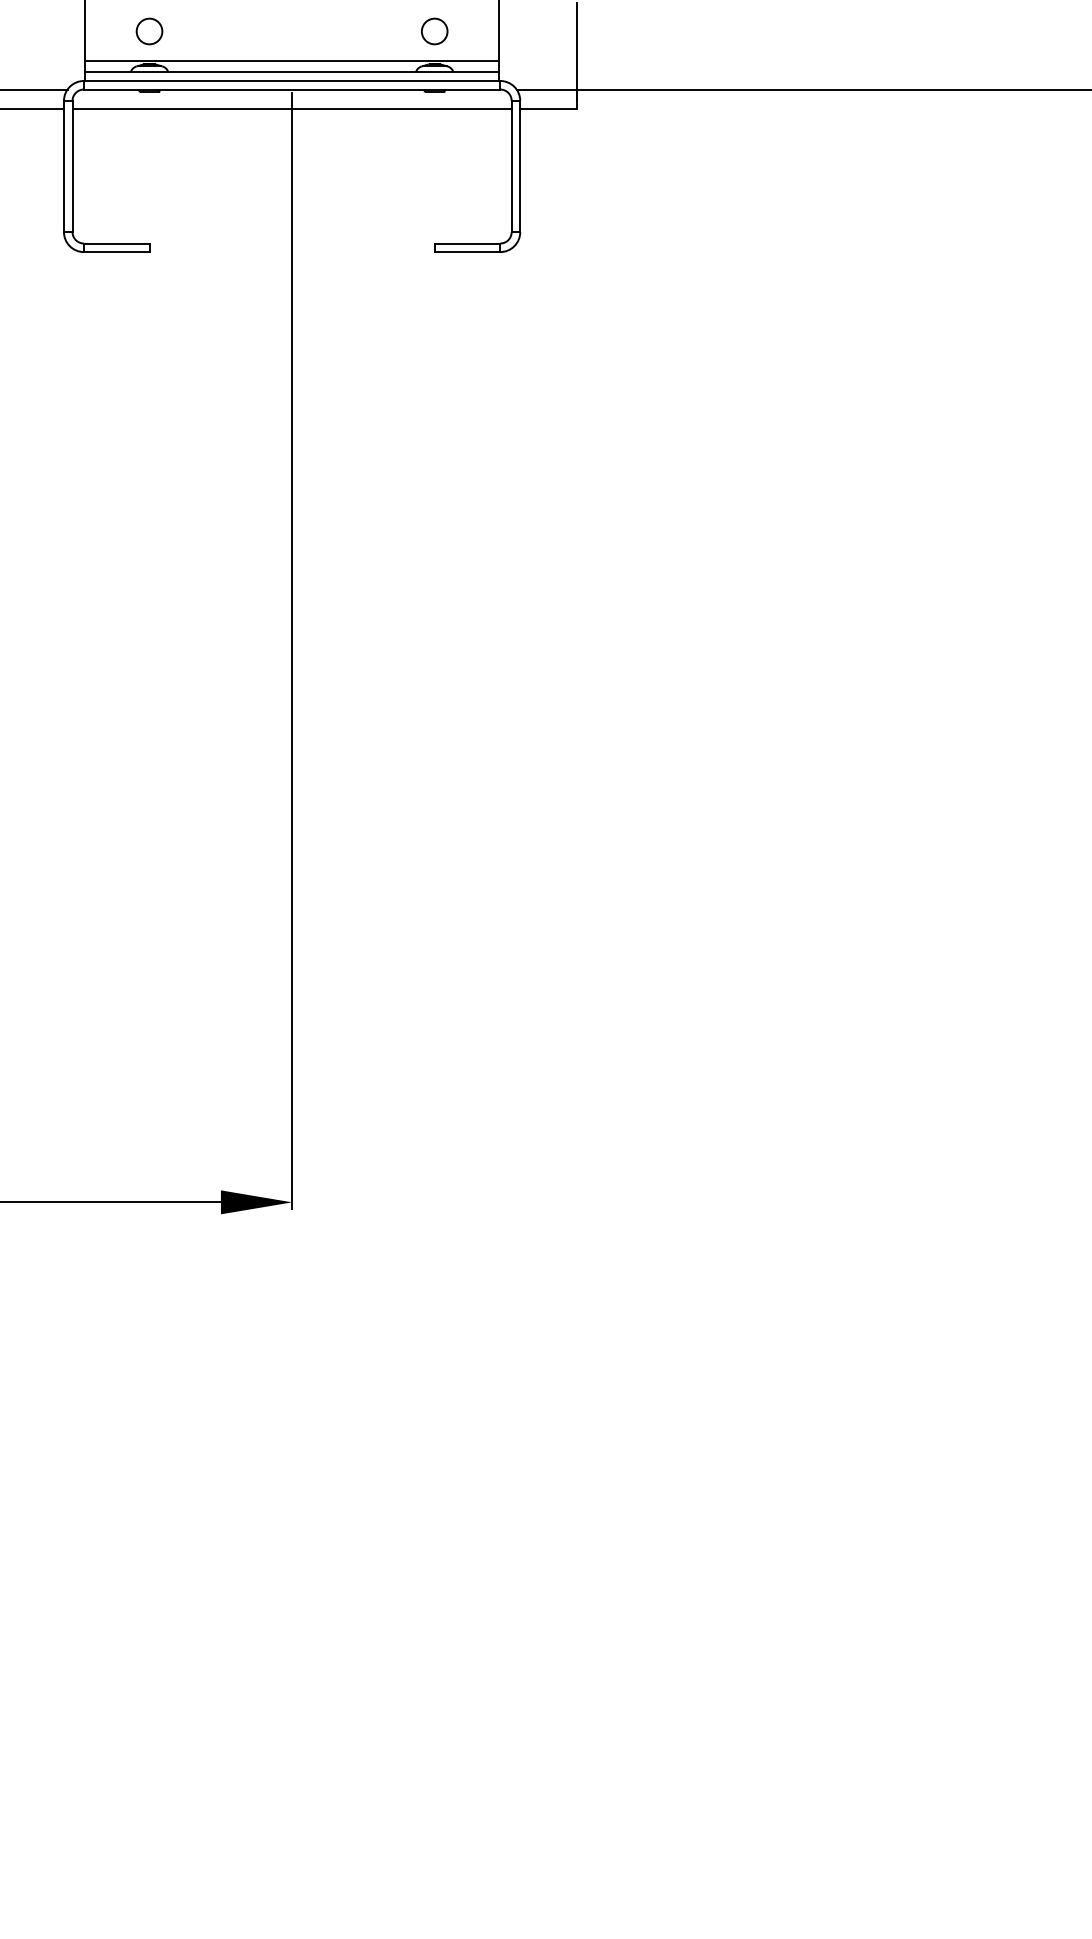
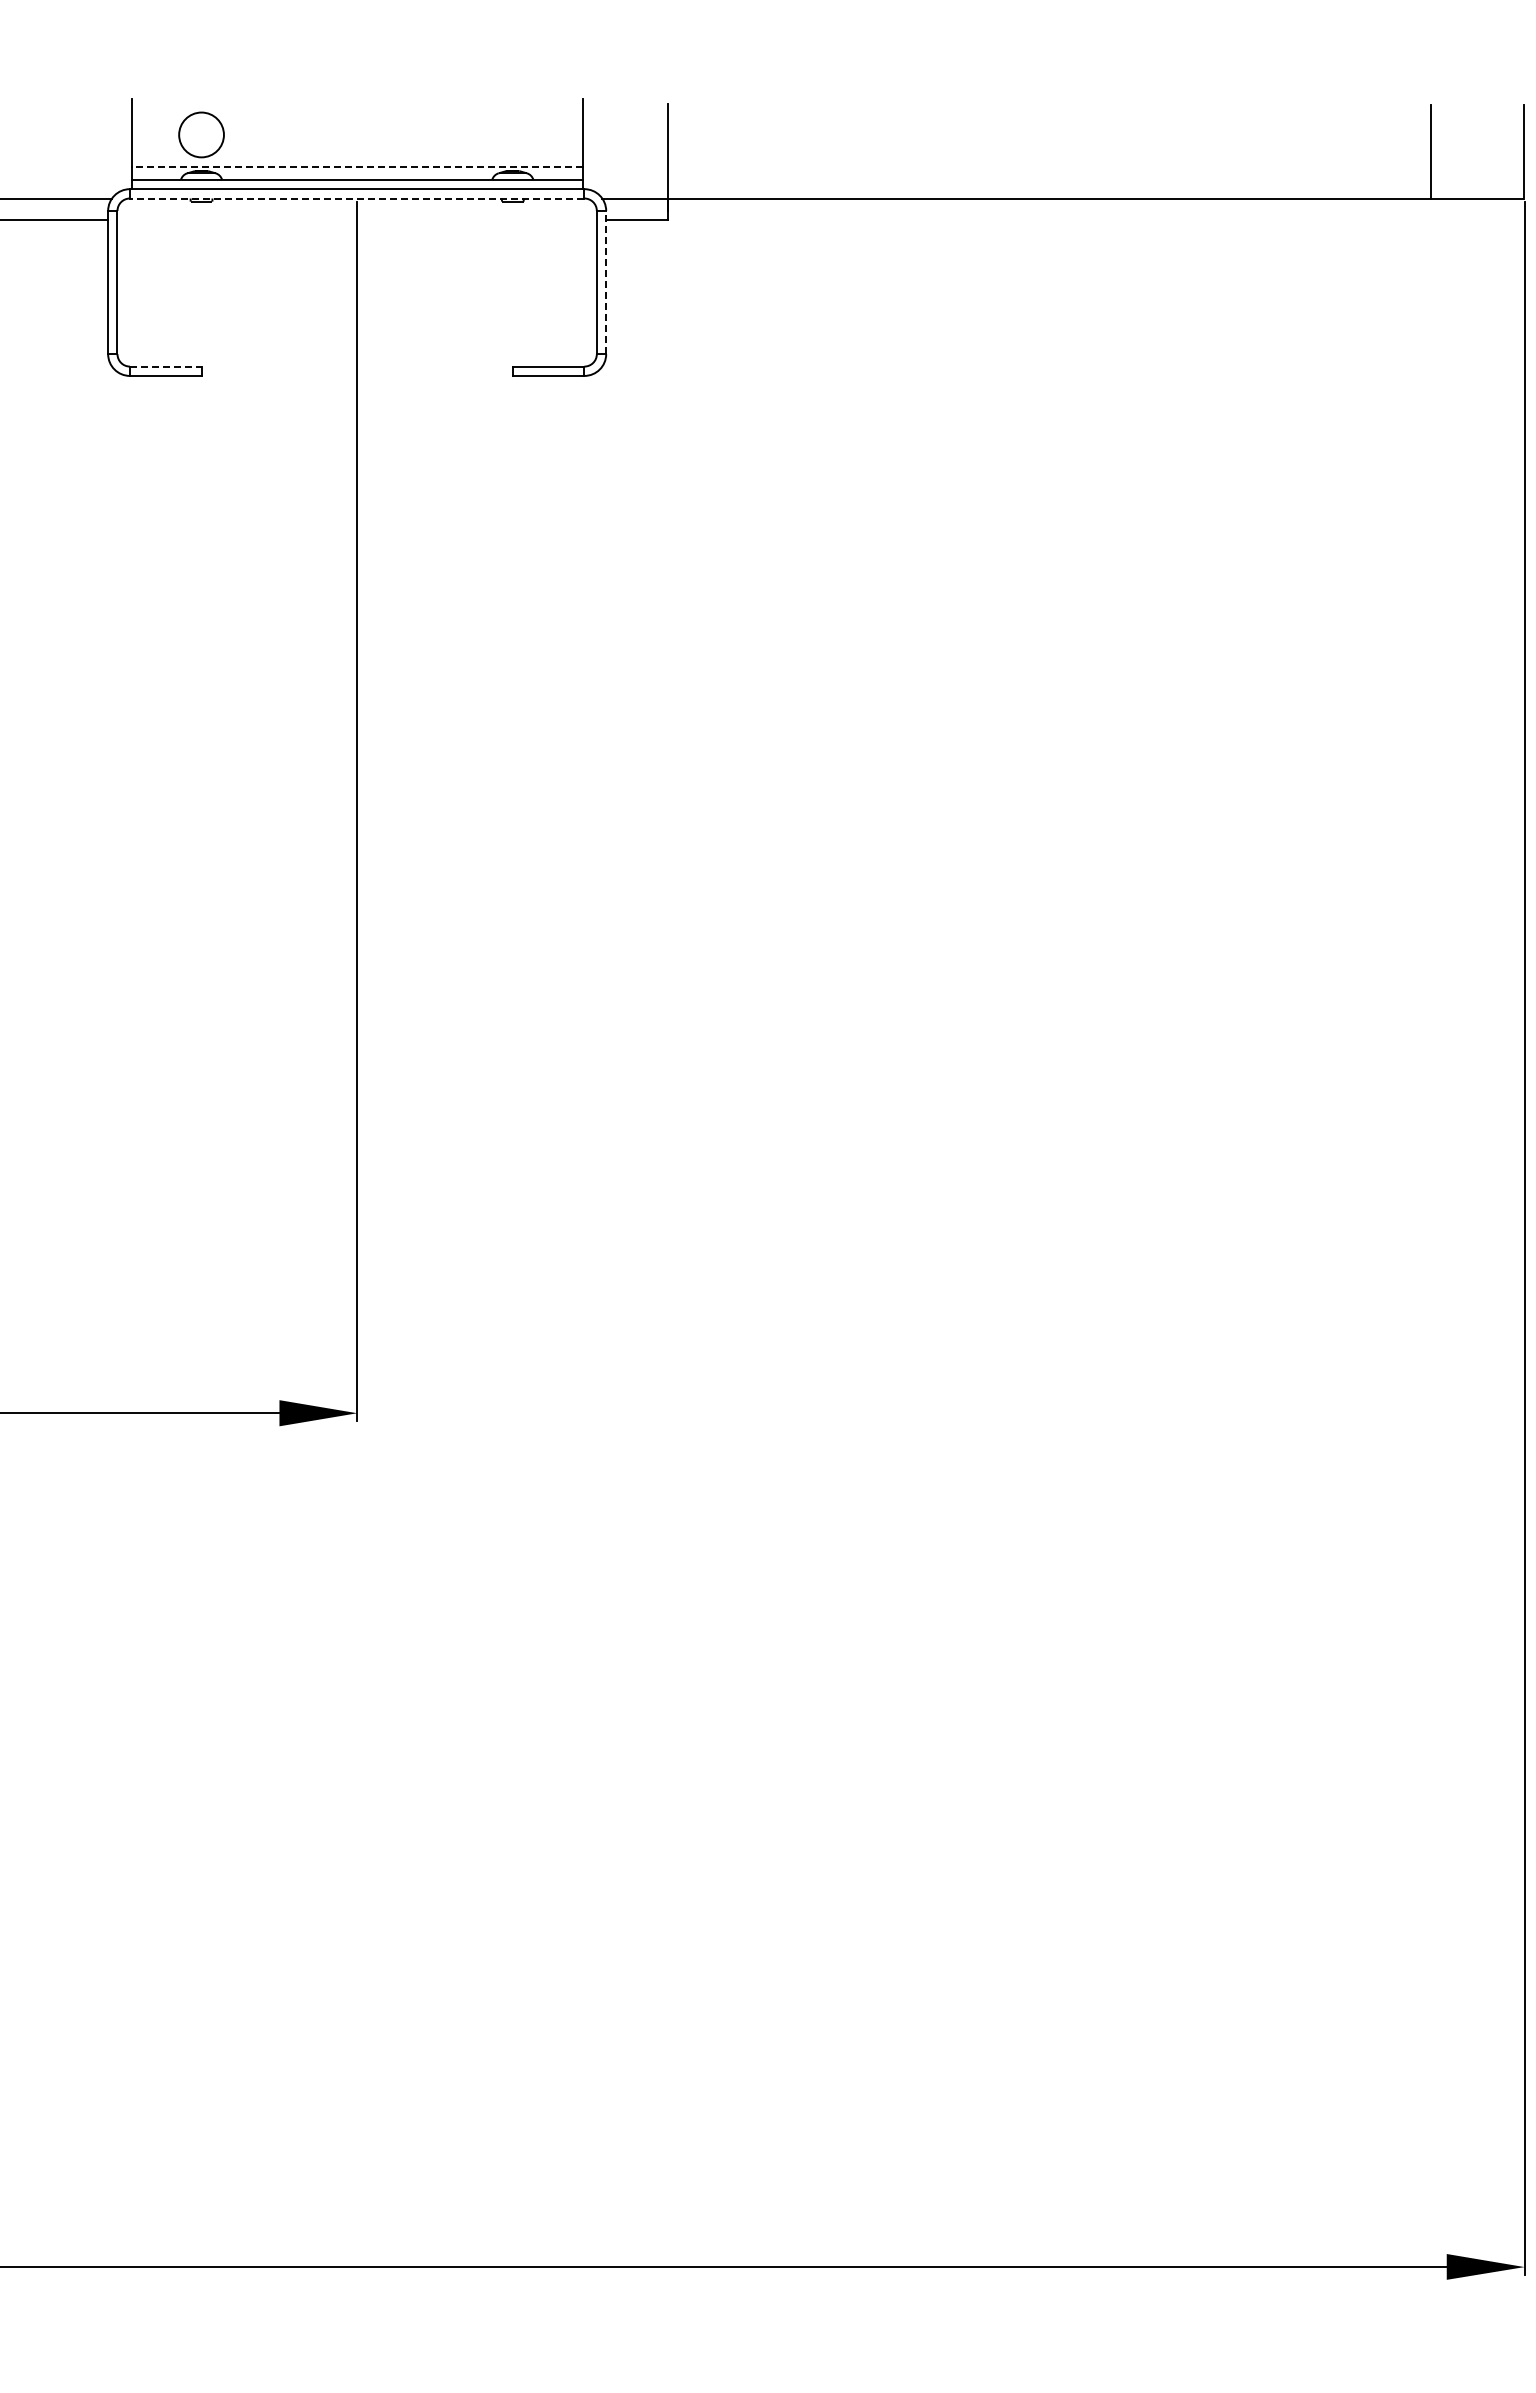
circle: (434, 30) -> (512, 134), removed
circle: (149, 31) -> (201, 135), size x1.6
line: (292, 61) -> (357, 167), solid -> dashed
line: (291, 89) -> (356, 198), solid -> dashed
line: (291, 109) -> (356, 220), removed
line: (520, 166) -> (606, 282), solid -> dashed
line: (116, 243) -> (165, 366), solid -> dashed

